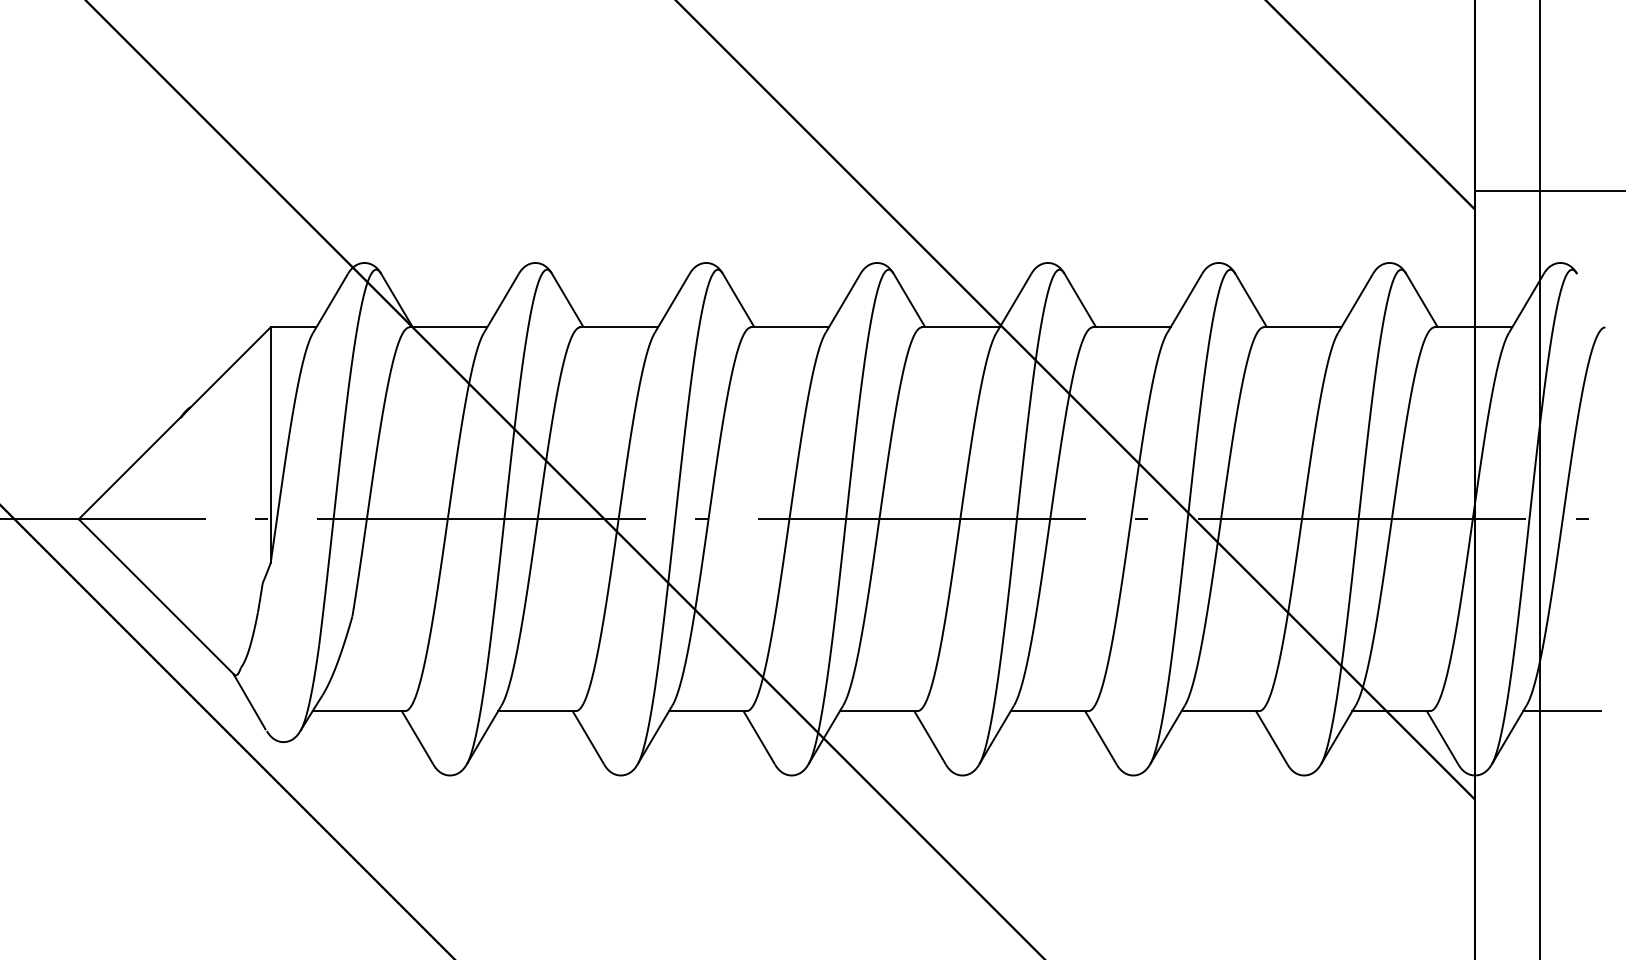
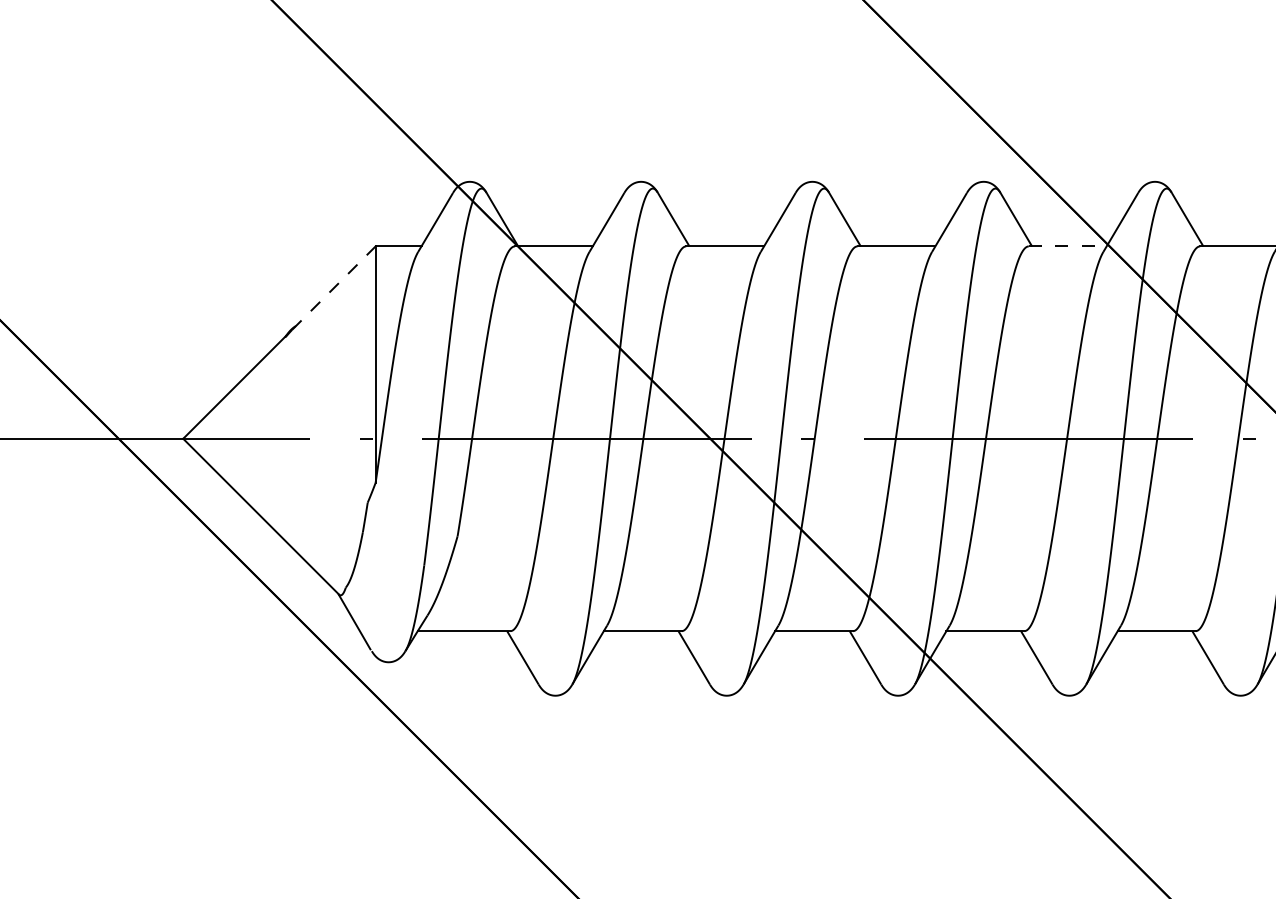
line: (960, 327) -> (1067, 246), solid -> dashed
line: (229, 368) -> (334, 287), solid -> dashed

